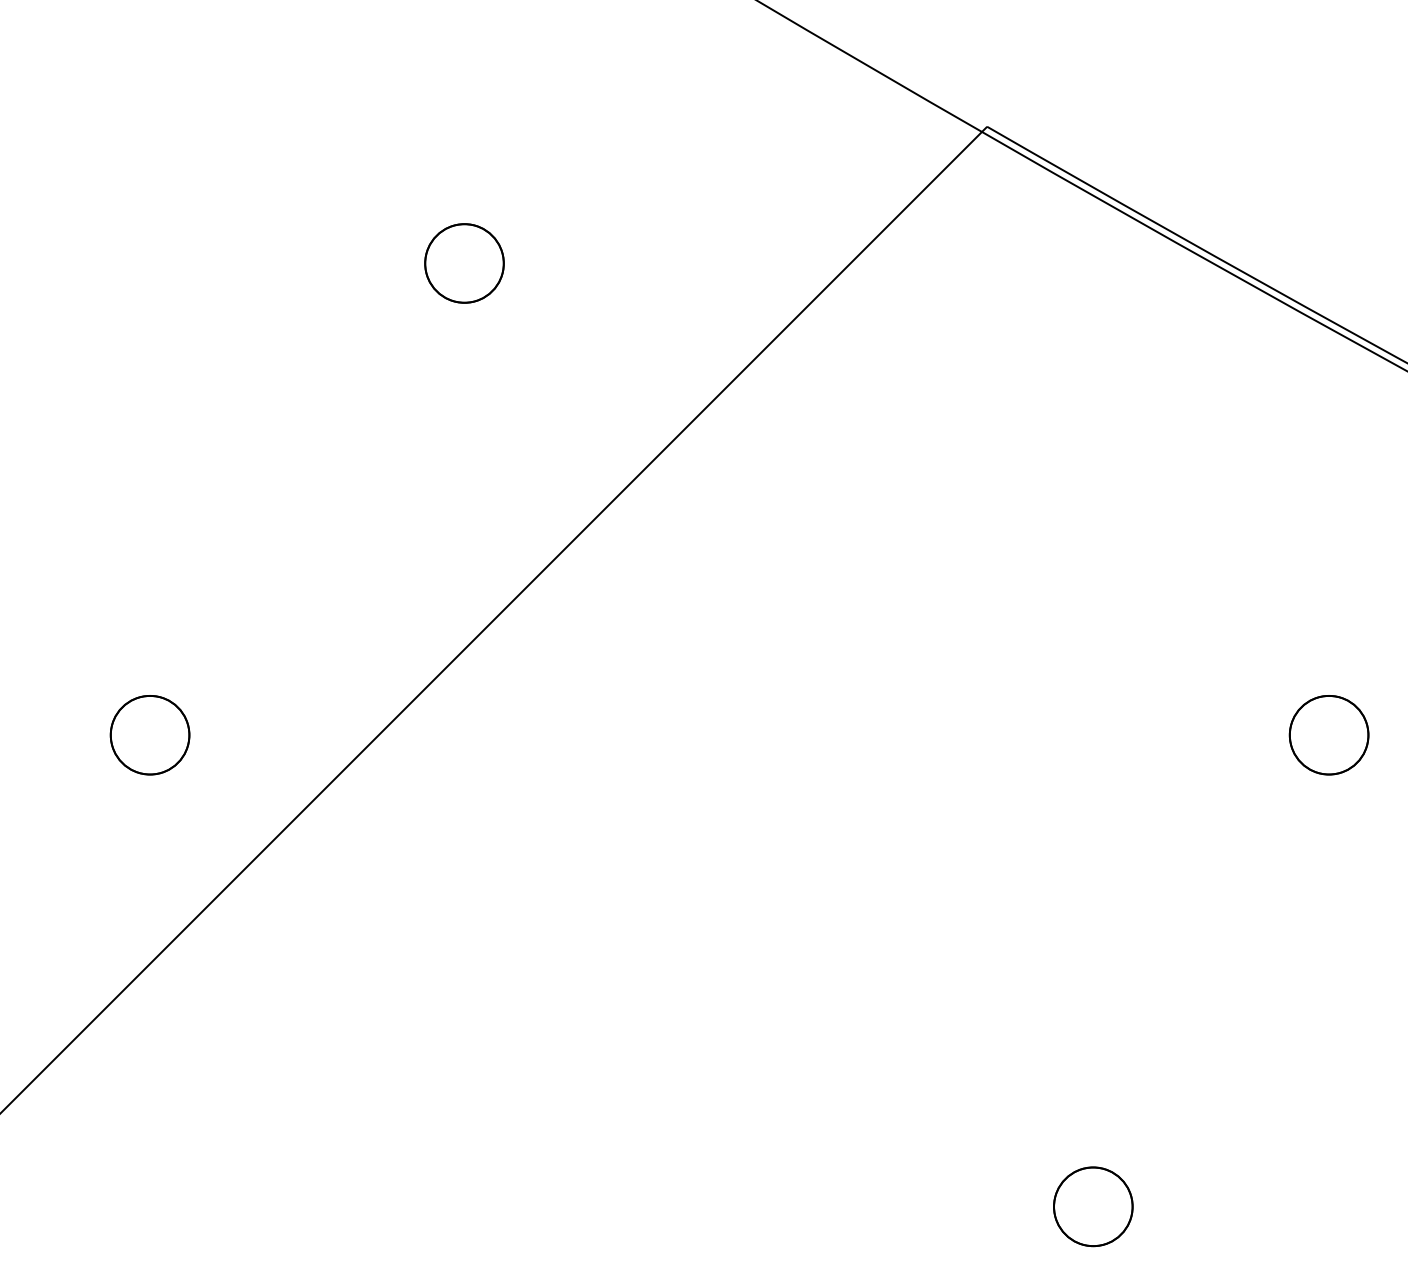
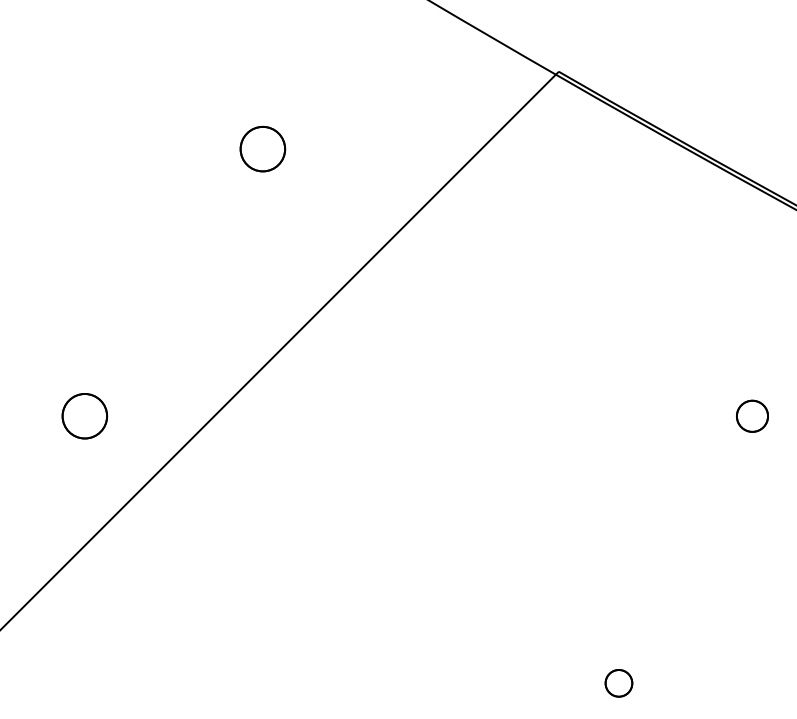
part: (1329, 735) -> (752, 416), size x0.7
part: (1092, 1207) -> (618, 683), size x0.6

